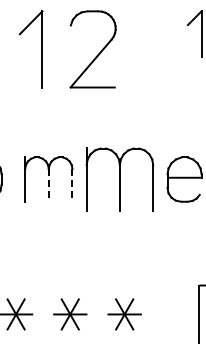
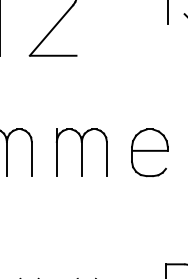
part: (119, 179) -> (81, 152), size x0.71
line: (48, 185) -> (6, 158), dashed -> solid
line: (72, 185) -> (31, 158), dashed -> solid

